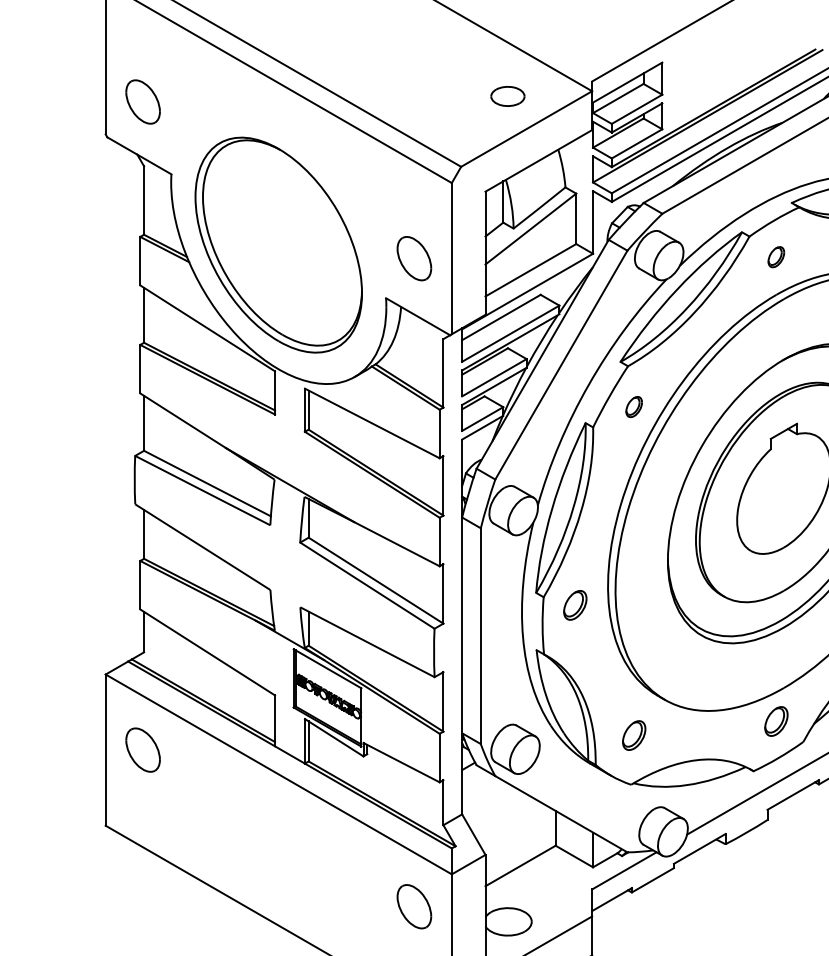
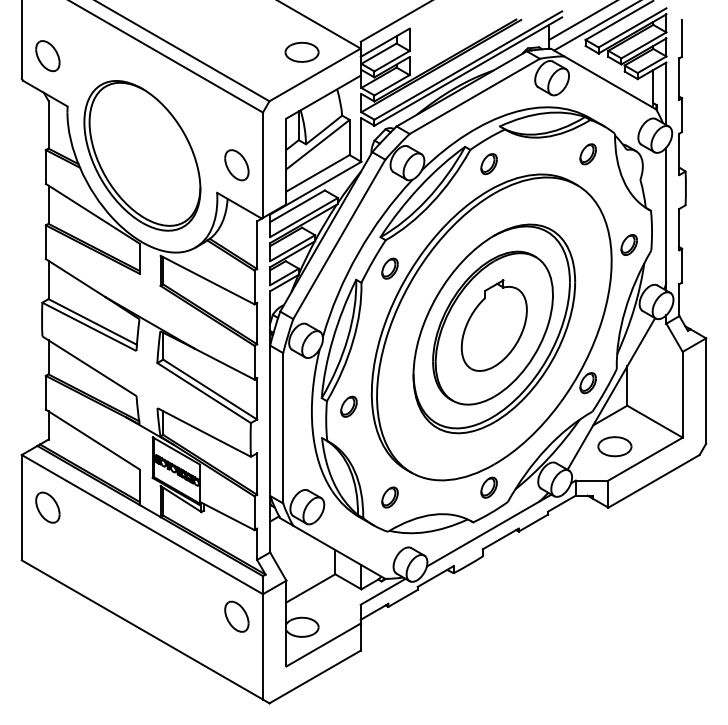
part: (507, 95) -> (301, 51), size x1.43
part: (775, 257) -> (488, 164), size x1.43
part: (633, 406) -> (389, 268), size x1.43

